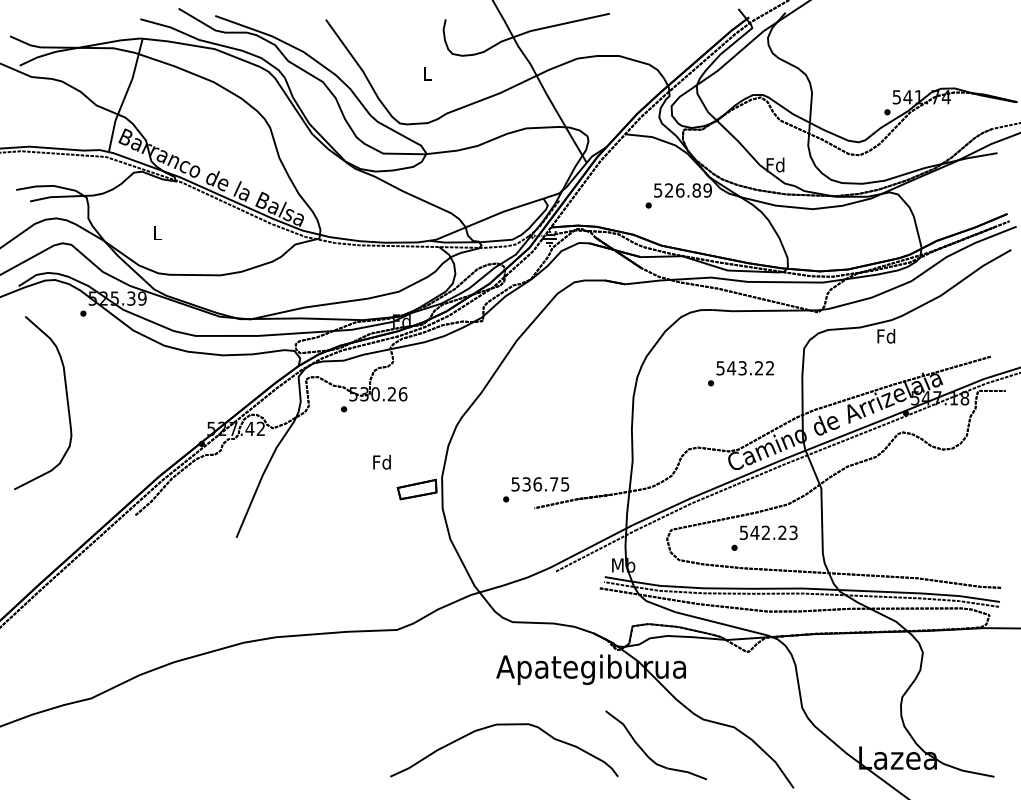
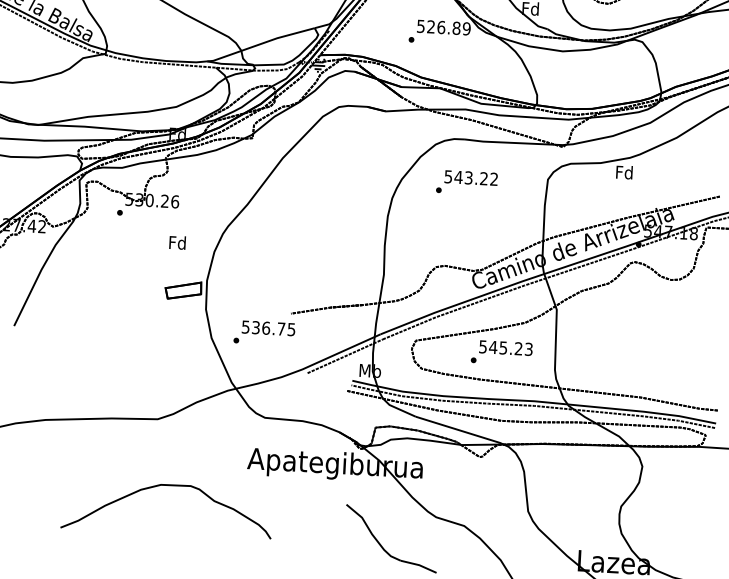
text: (740, 373) -> (466, 182), moved
text: (381, 462) -> (177, 242), moved
text: (536, 489) -> (264, 332), moved
text: (765, 532) -> (503, 347), 542.23 -> 545.23
curve: (504, 725) -> (168, 486), moved

